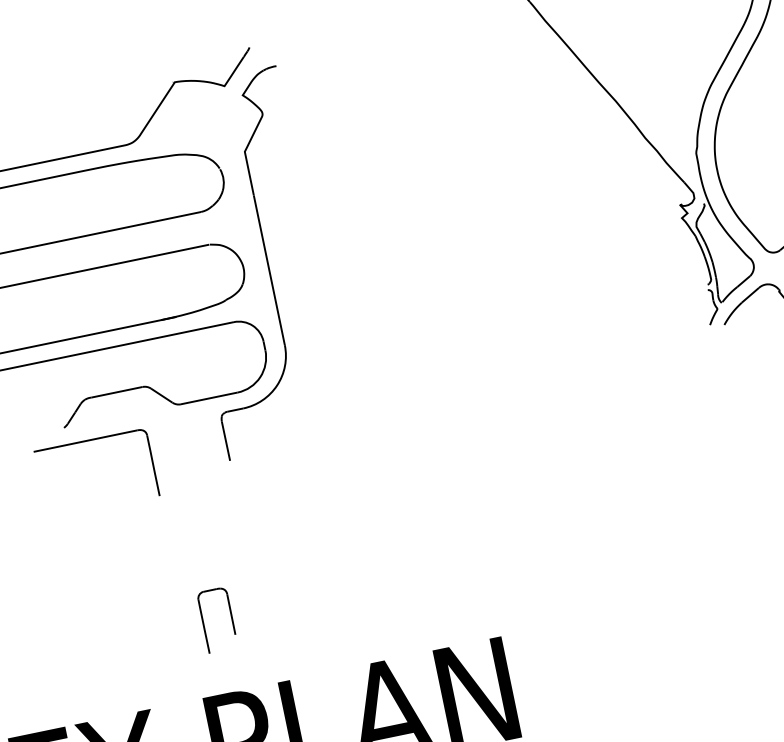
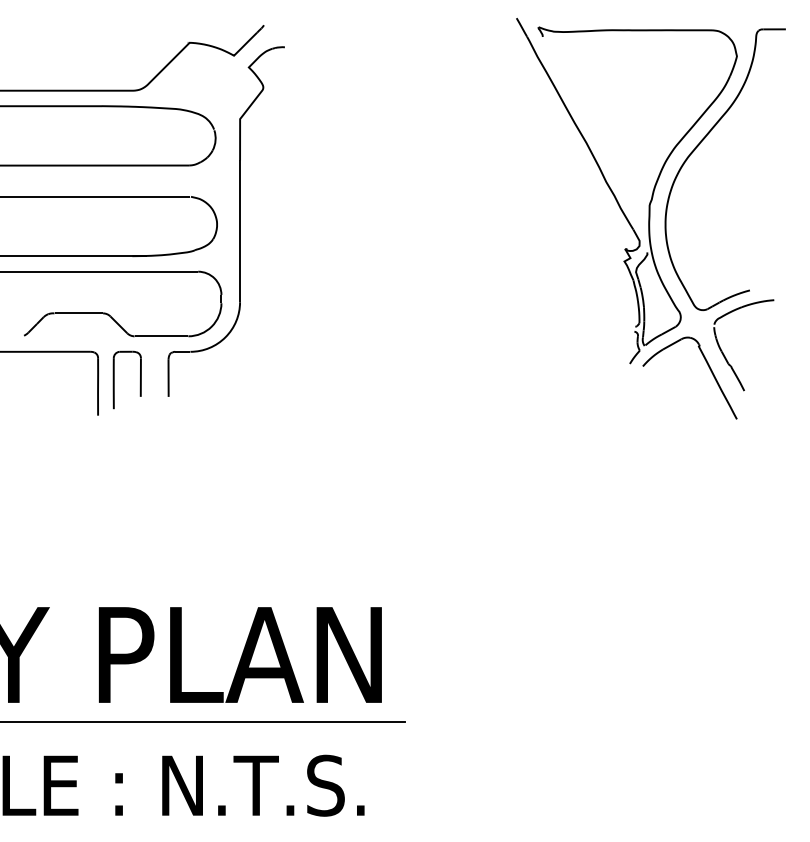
part: (203, 622) -> (114, 379), moved

